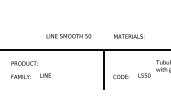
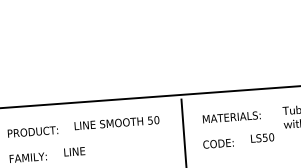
text: (68, 36) -> (116, 123), moved
text: (129, 36) -> (232, 117), moved

